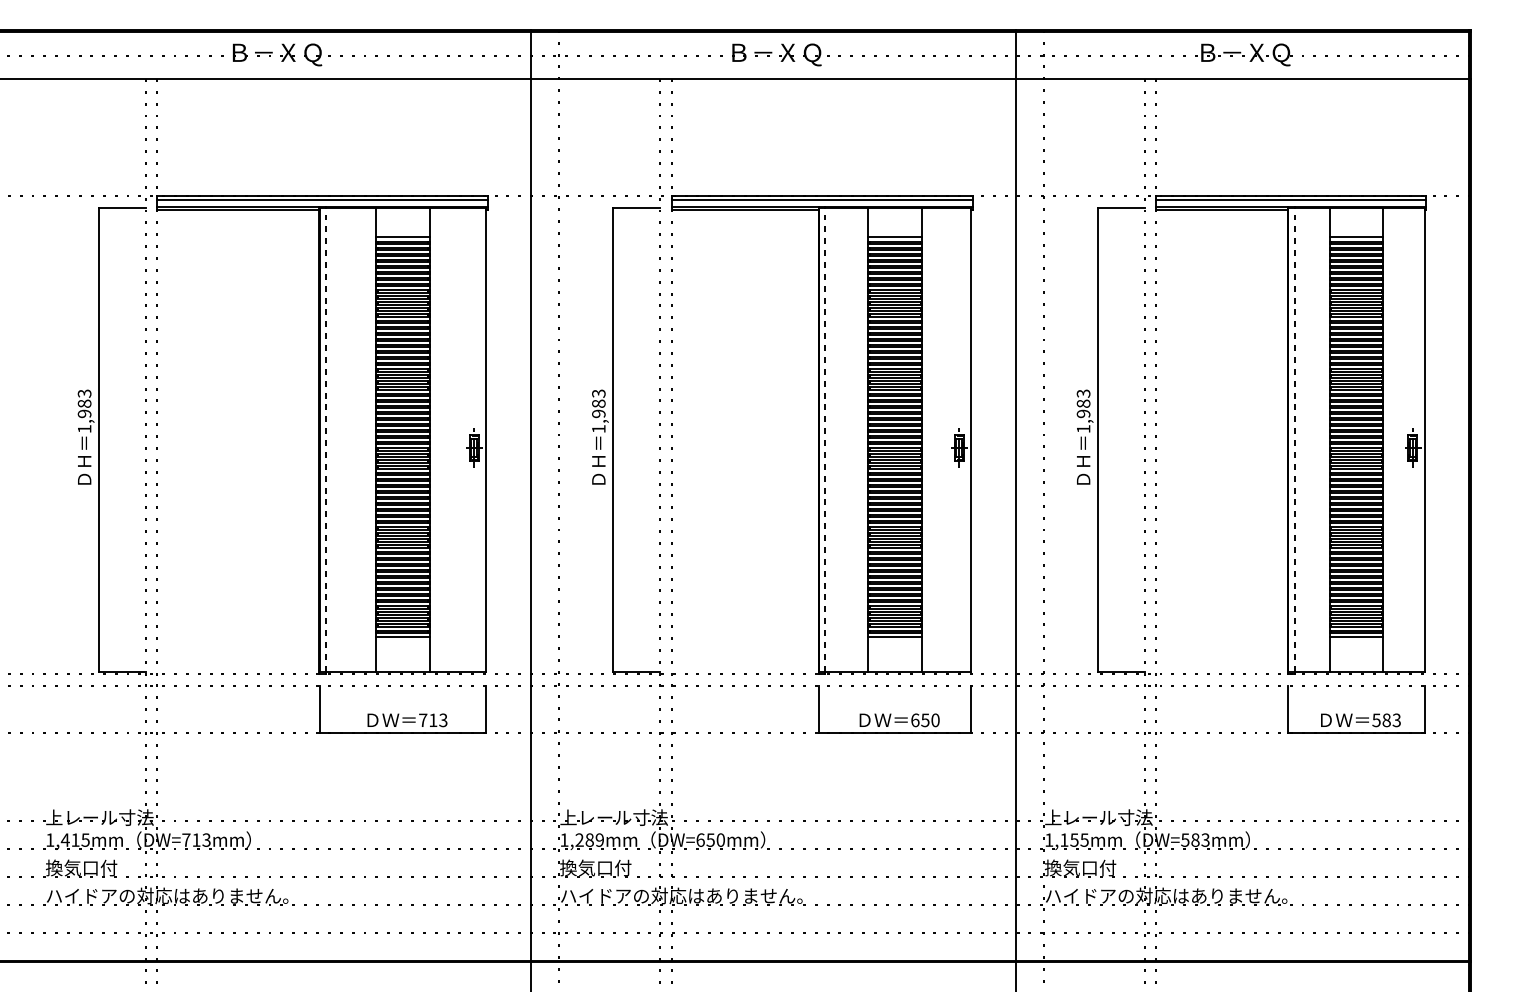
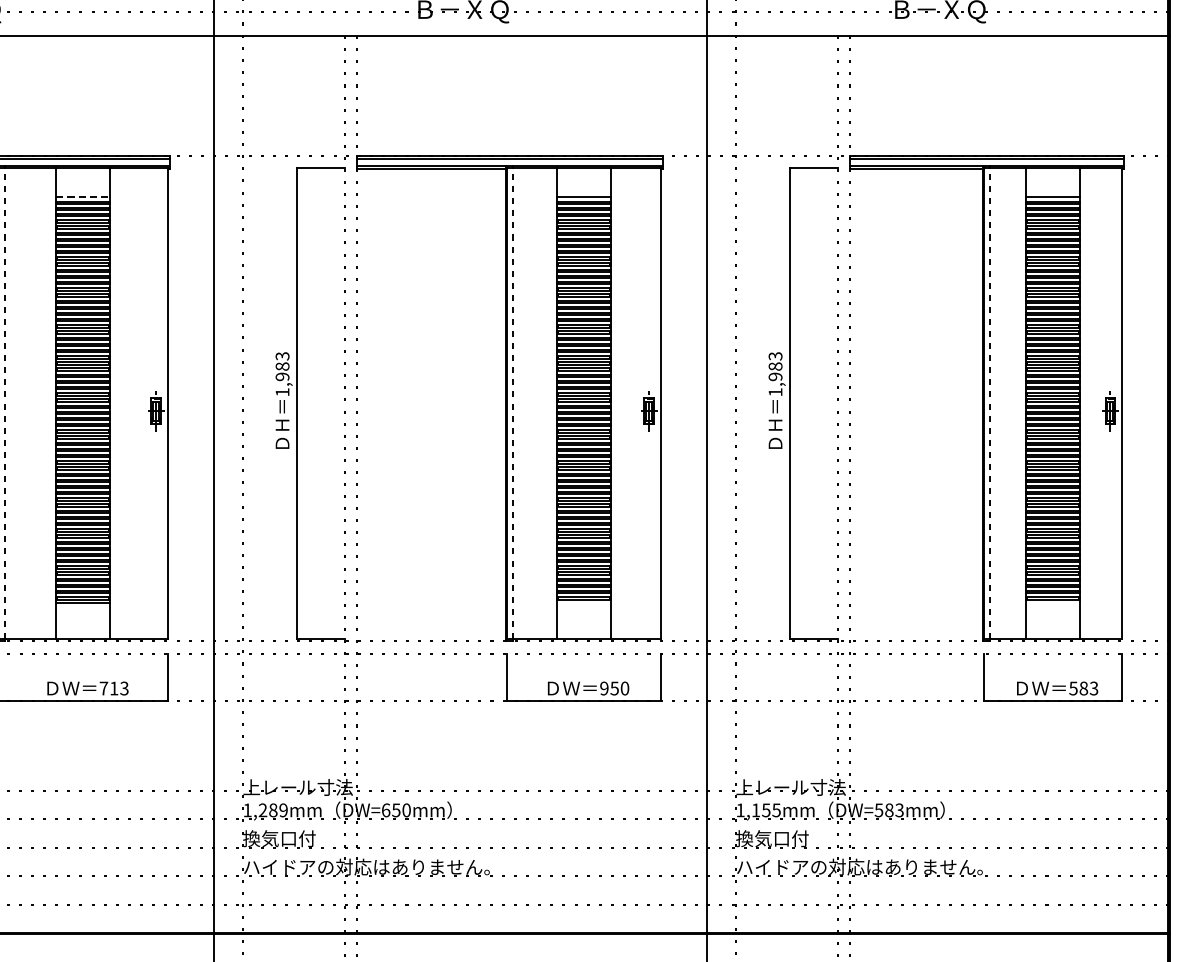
line: (402, 236) -> (82, 196), solid -> dashed
line: (894, 636) -> (583, 603), removed
line: (1356, 636) -> (1053, 603), removed
text: (915, 720) -> (604, 688), 650 -> 950

